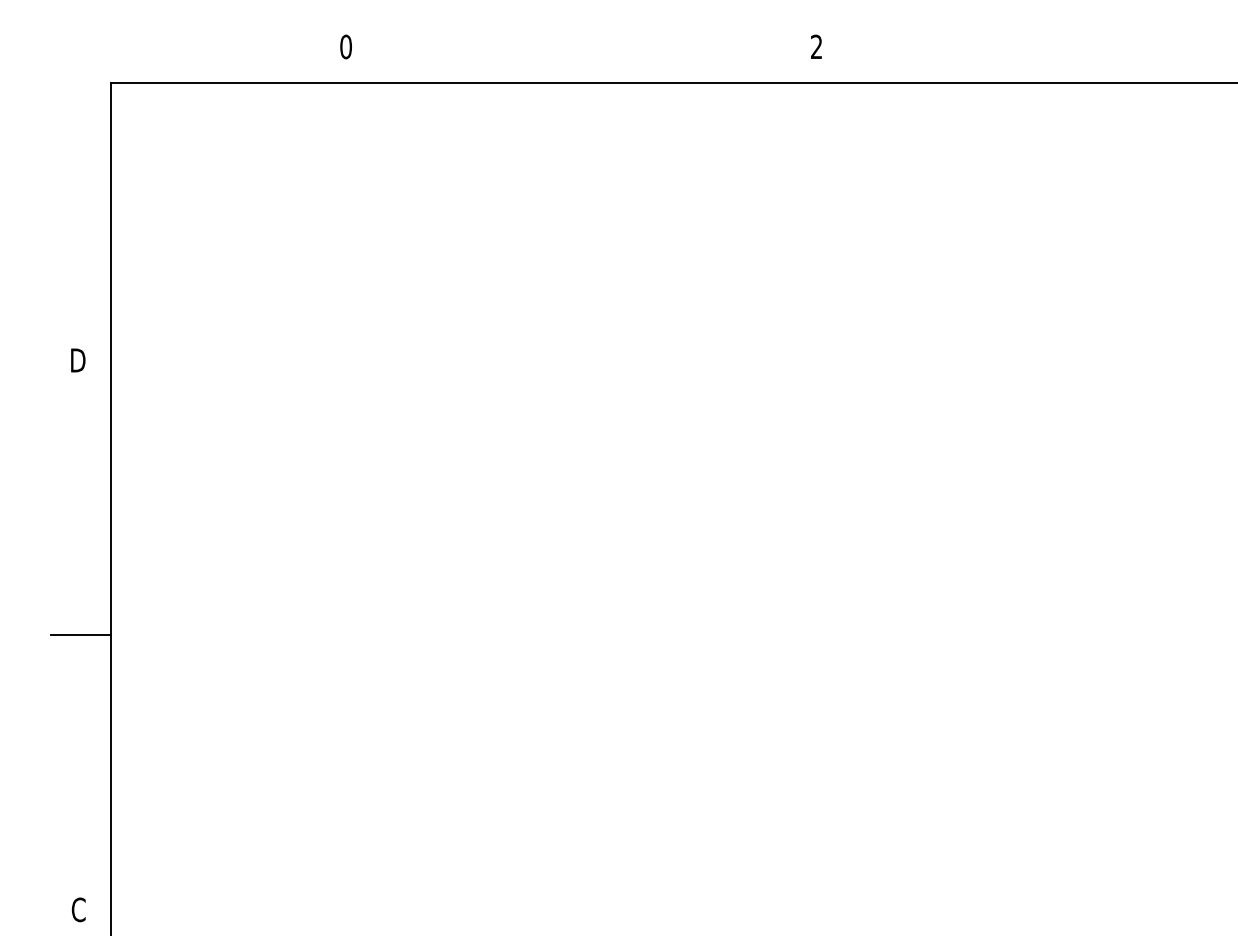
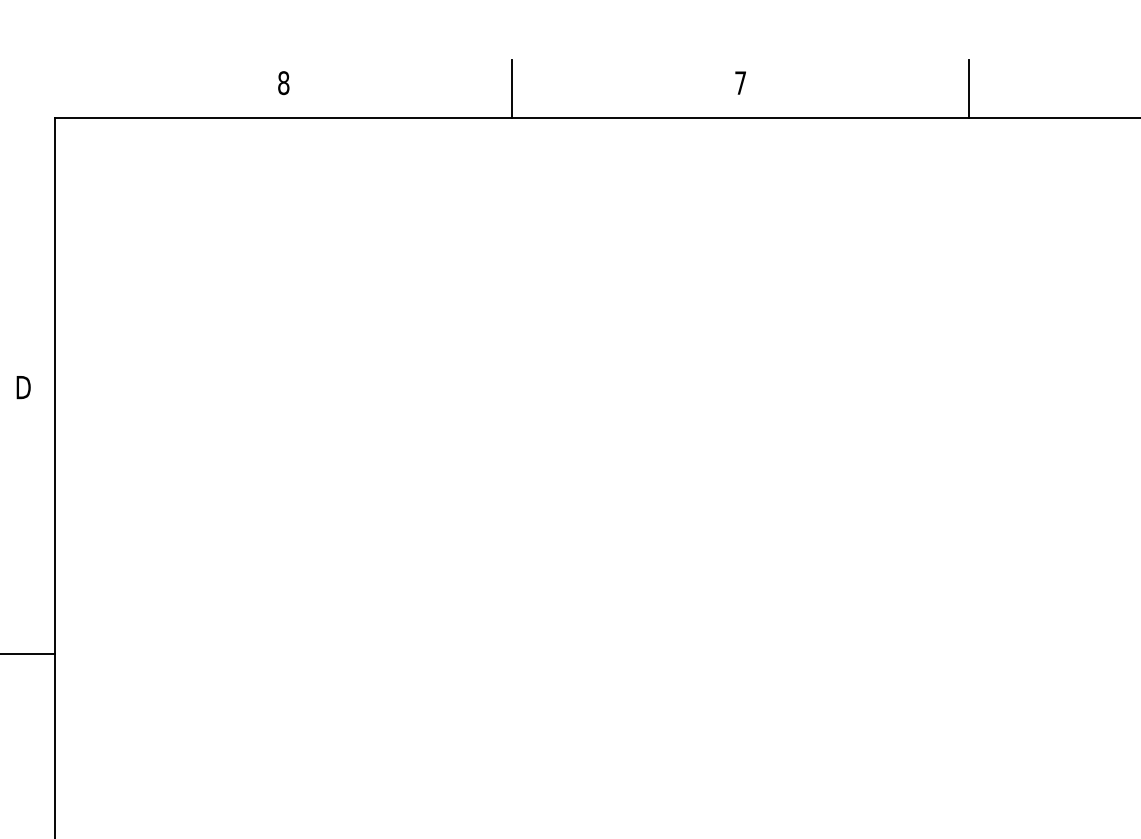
text: (345, 46) -> (283, 82), 0 -> 8
text: (816, 46) -> (740, 82), 2 -> 7
line: (581, 52) -> (512, 88), added
line: (1052, 52) -> (969, 88), added

